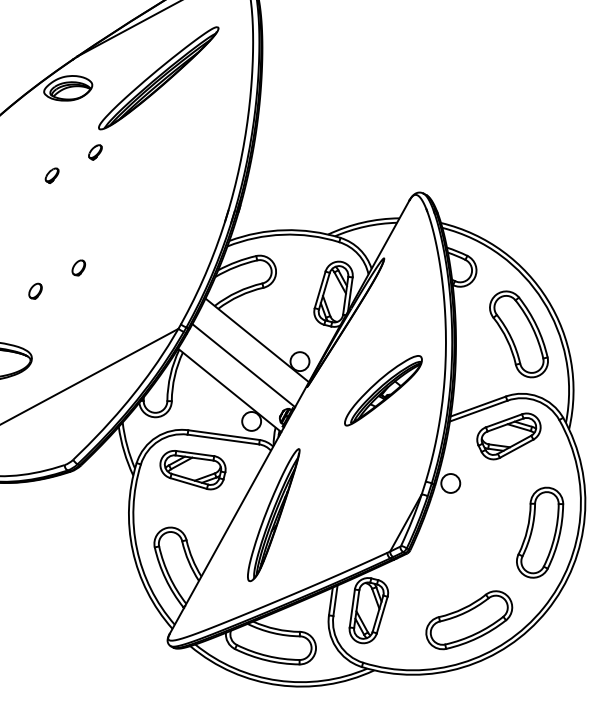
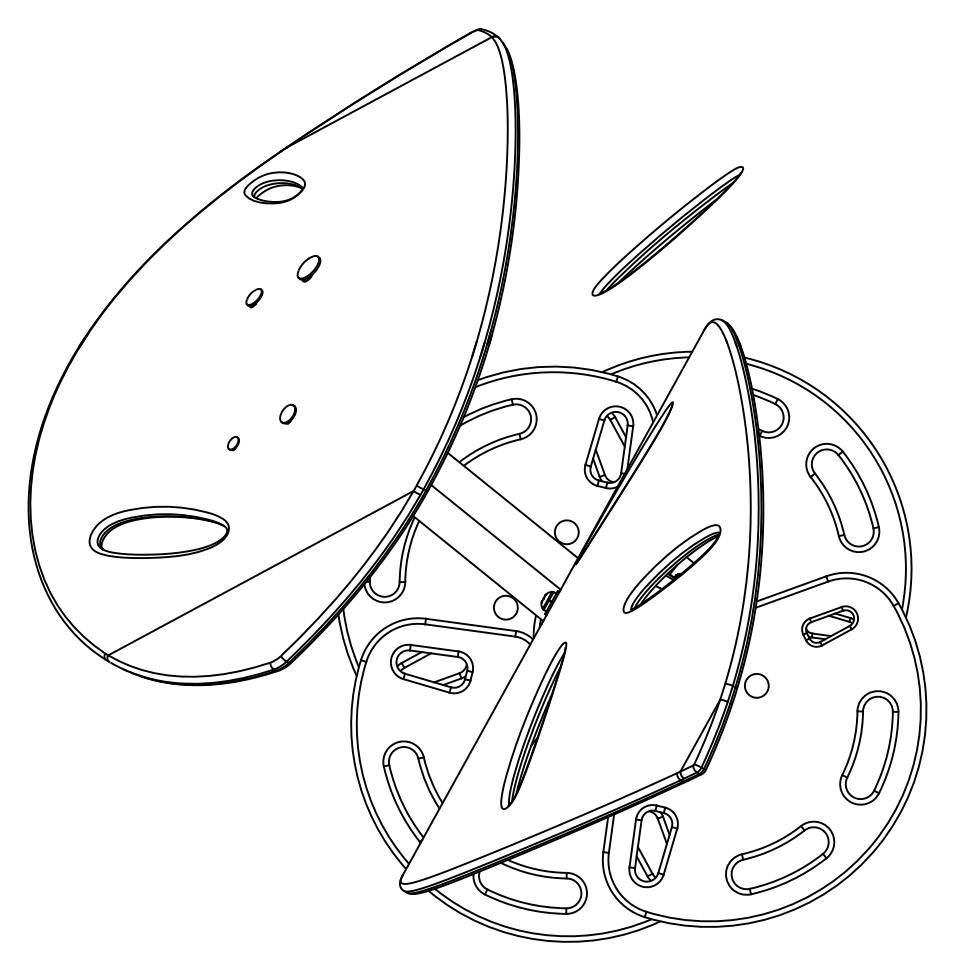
part: (158, 78) -> (667, 231), moved
part: (95, 152) -> (308, 268), size x1.4
part: (35, 291) -> (233, 443), size x0.7
part: (508, 436) -> (829, 626), size x0.7

